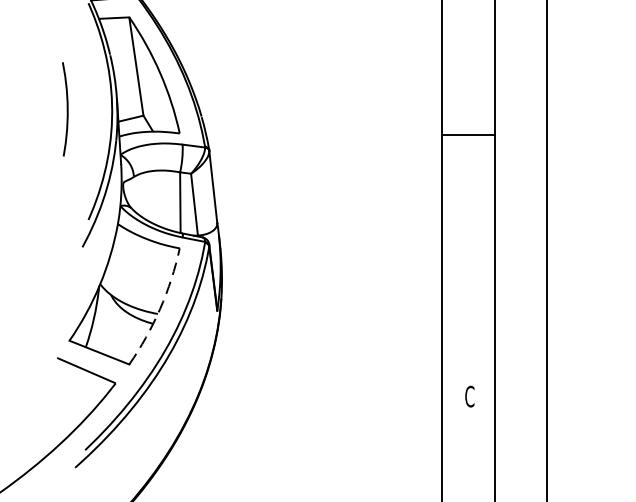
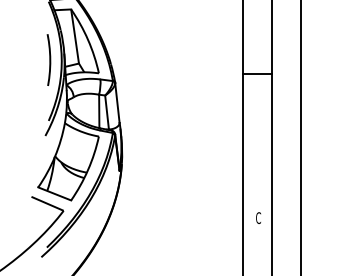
curve: (66, 108) -> (49, 59), moved
arc: (160, 308) -> (88, 169), dashed -> solid

